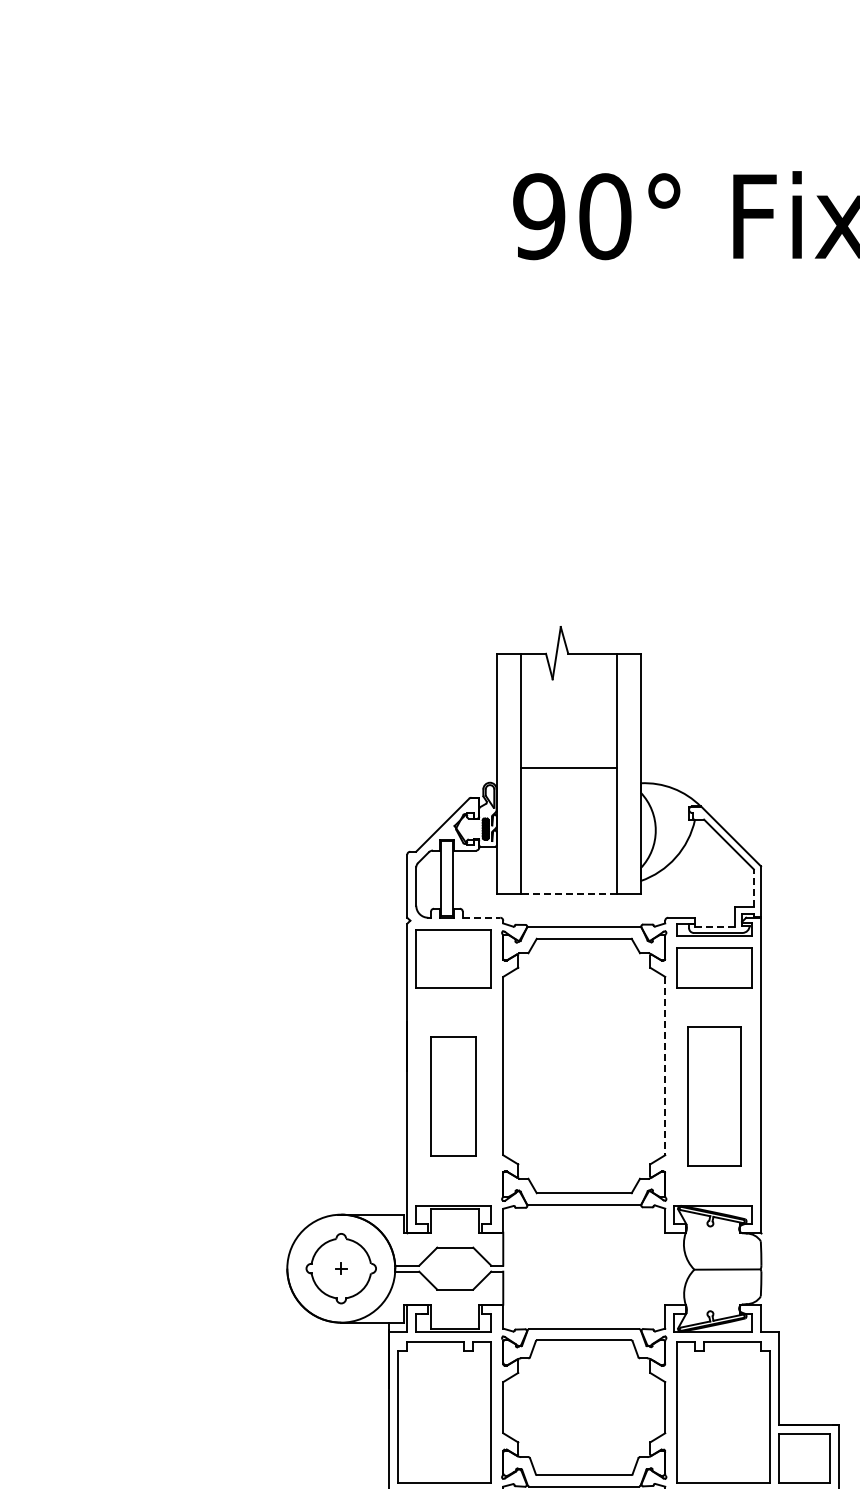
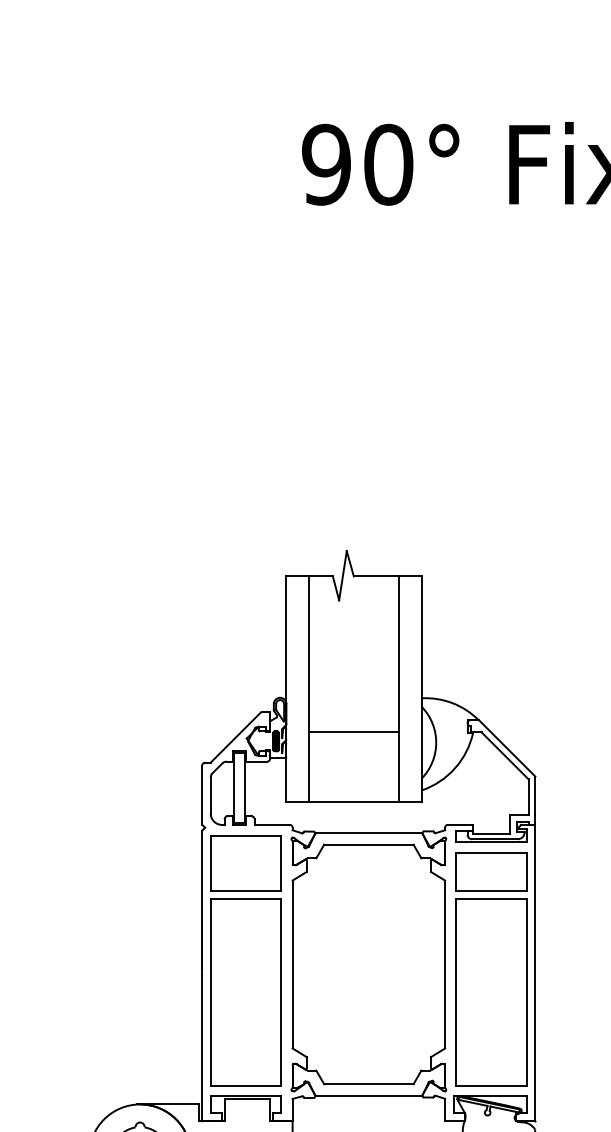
line: (568, 767) -> (354, 731), moved
line: (753, 888) -> (528, 797), dashed -> solid
line: (568, 893) -> (354, 802), dashed -> solid
line: (481, 917) -> (272, 824), dashed -> solid
line: (714, 926) -> (491, 833), dashed -> solid
line: (665, 1066) -> (445, 964), dashed -> solid
part: (453, 1095) -> (245, 992), size x1.67
part: (714, 1095) -> (491, 992), size x1.43

